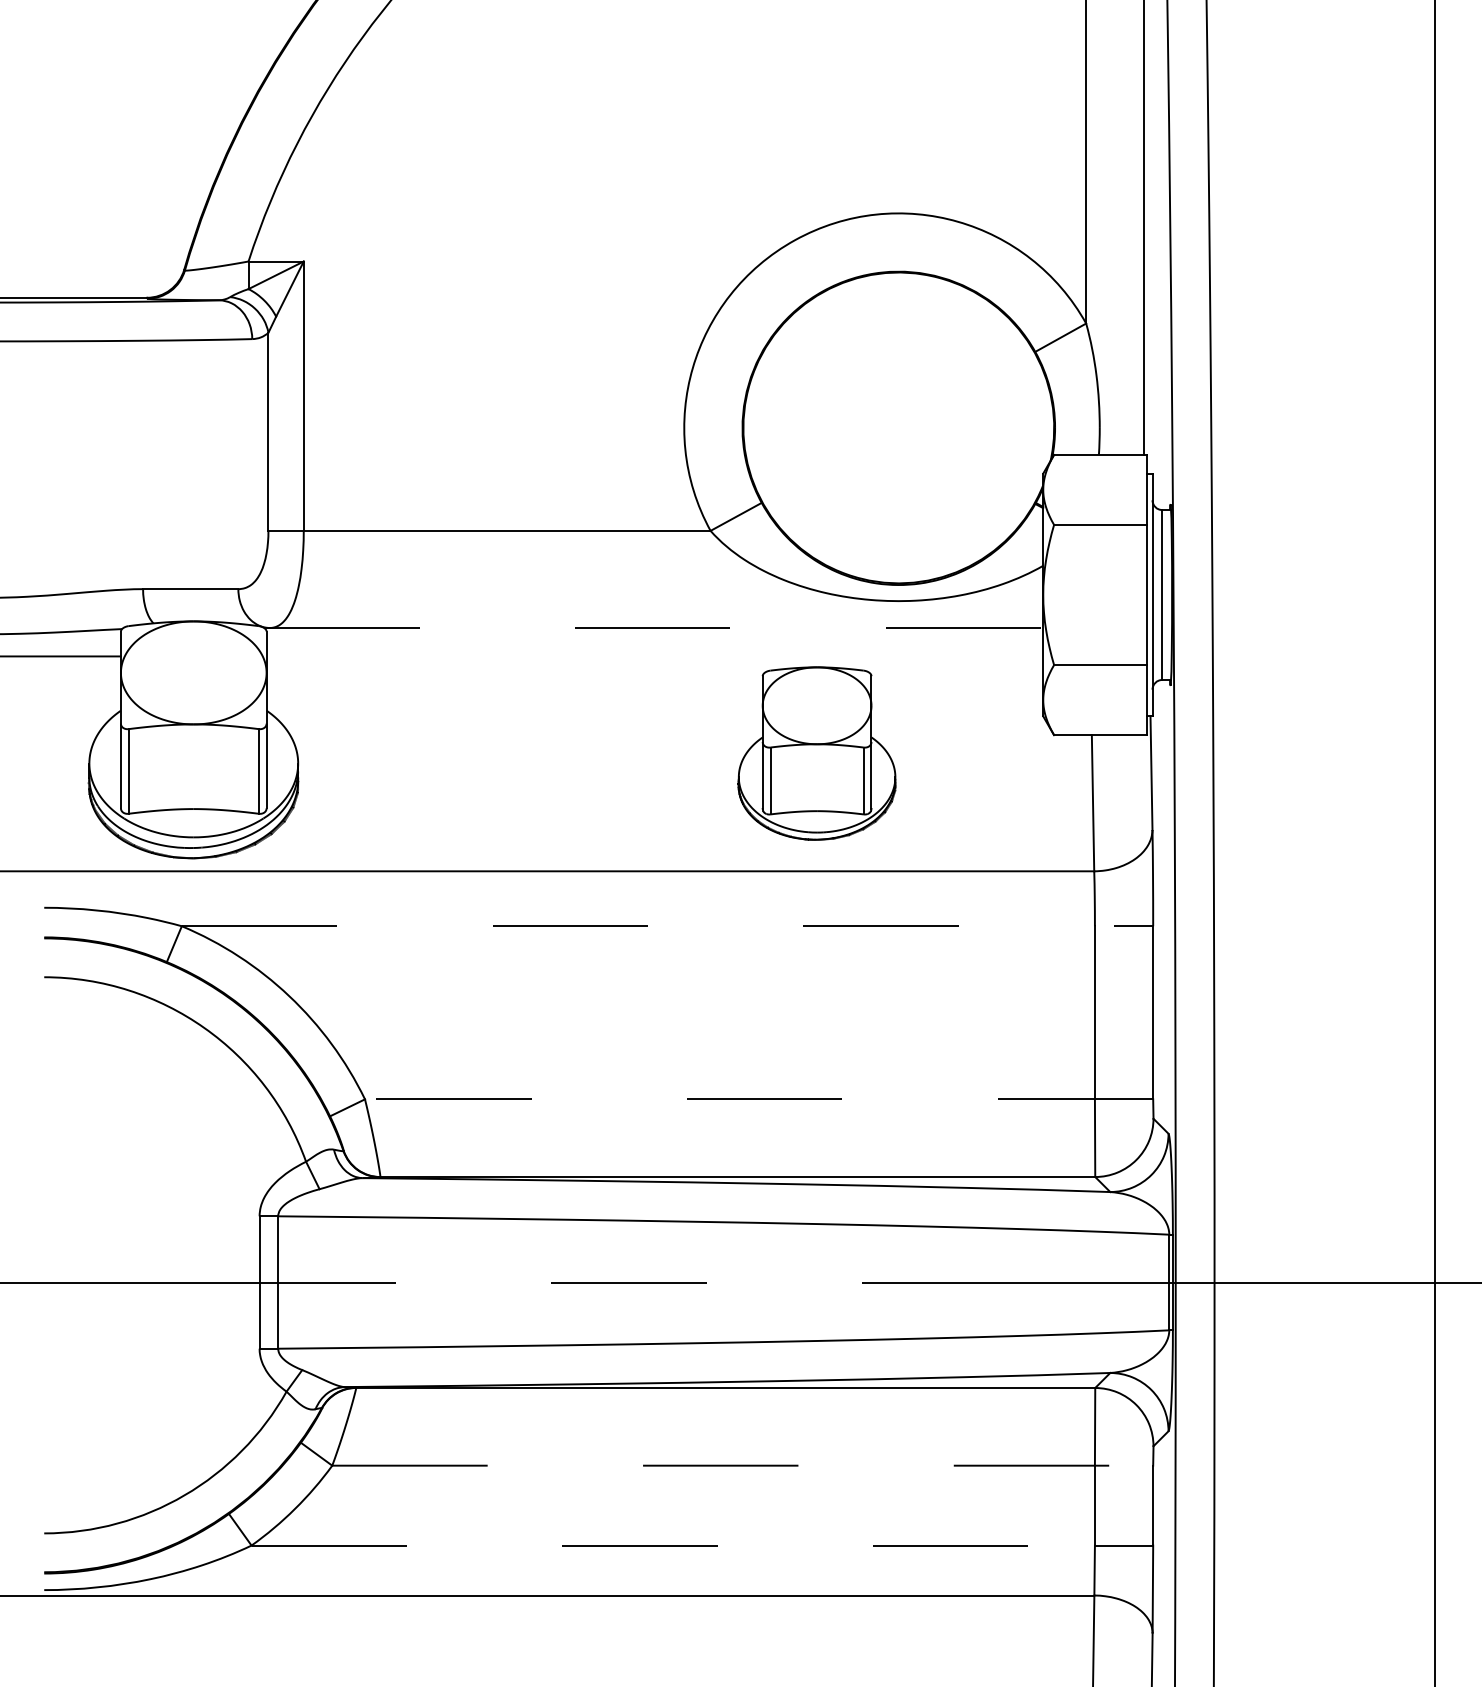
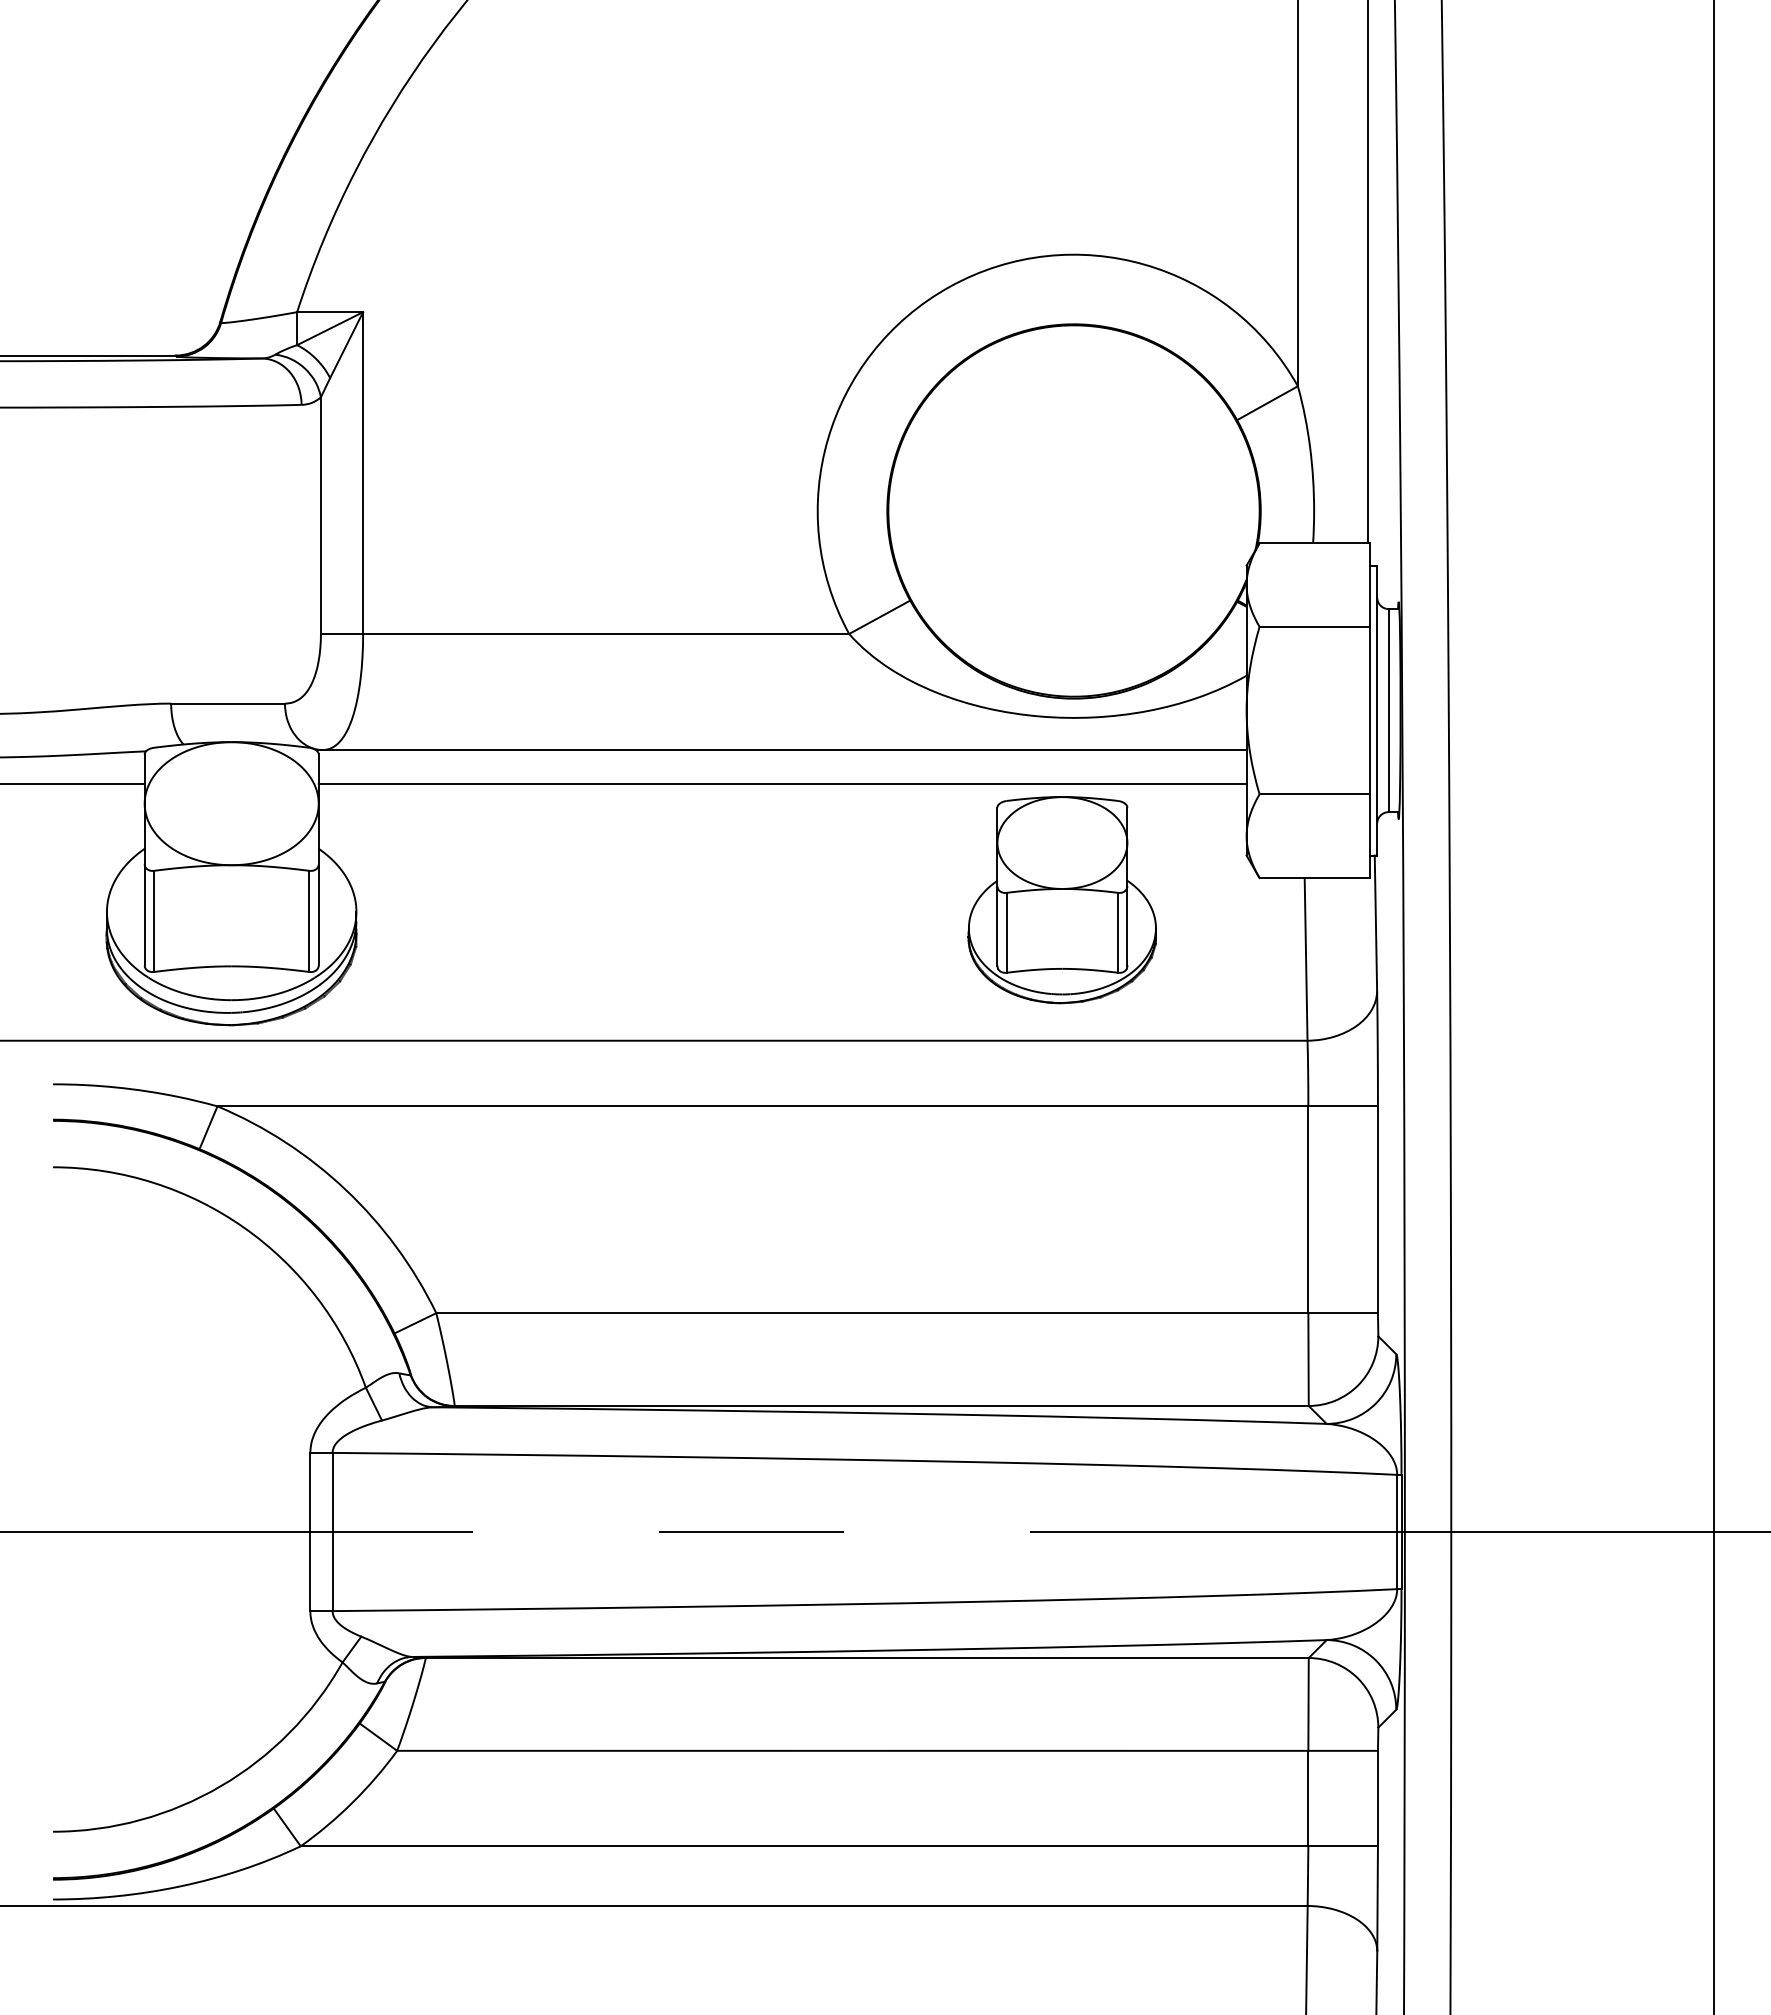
line: (653, 628) -> (781, 750), dashed -> solid
line: (654, 656) -> (782, 784), added
part: (816, 753) -> (1061, 900), moved
line: (668, 926) -> (798, 1106), dashed -> solid
line: (759, 1099) -> (907, 1313), dashed -> solid
line: (743, 1465) -> (888, 1750), dashed -> solid
line: (673, 1545) -> (804, 1846), dashed -> solid

